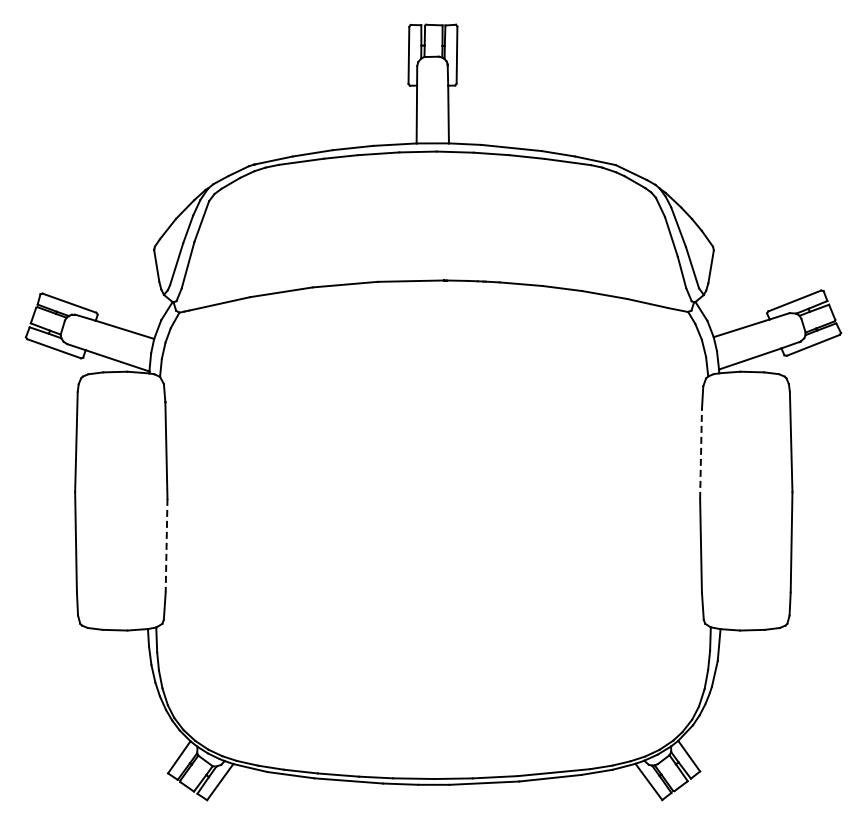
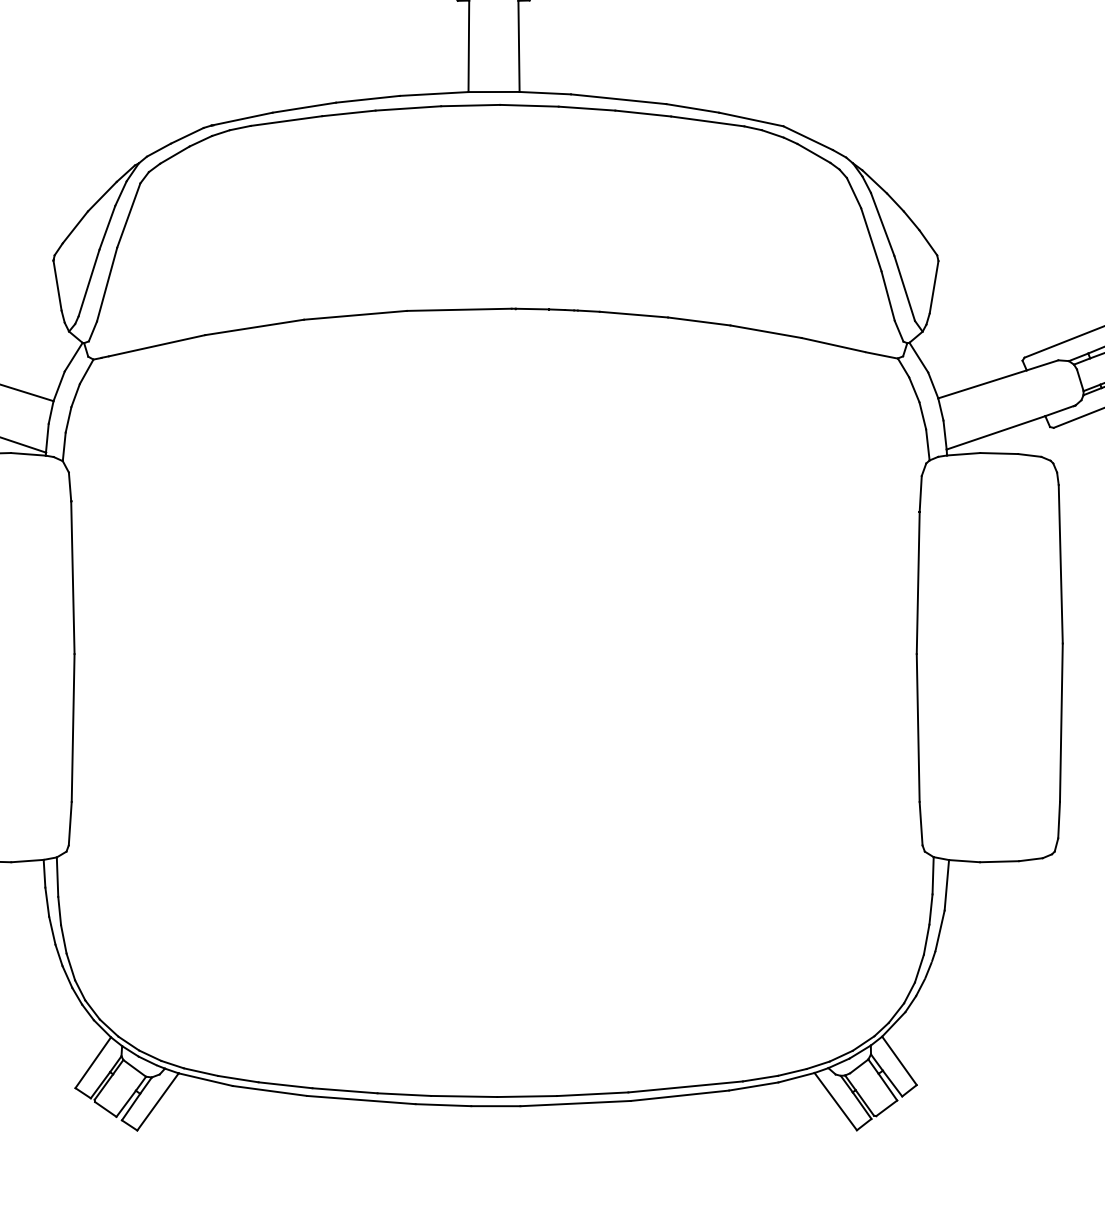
line: (701, 453) -> (918, 582), dashed -> solid
line: (166, 545) -> (73, 727), dashed -> solid

